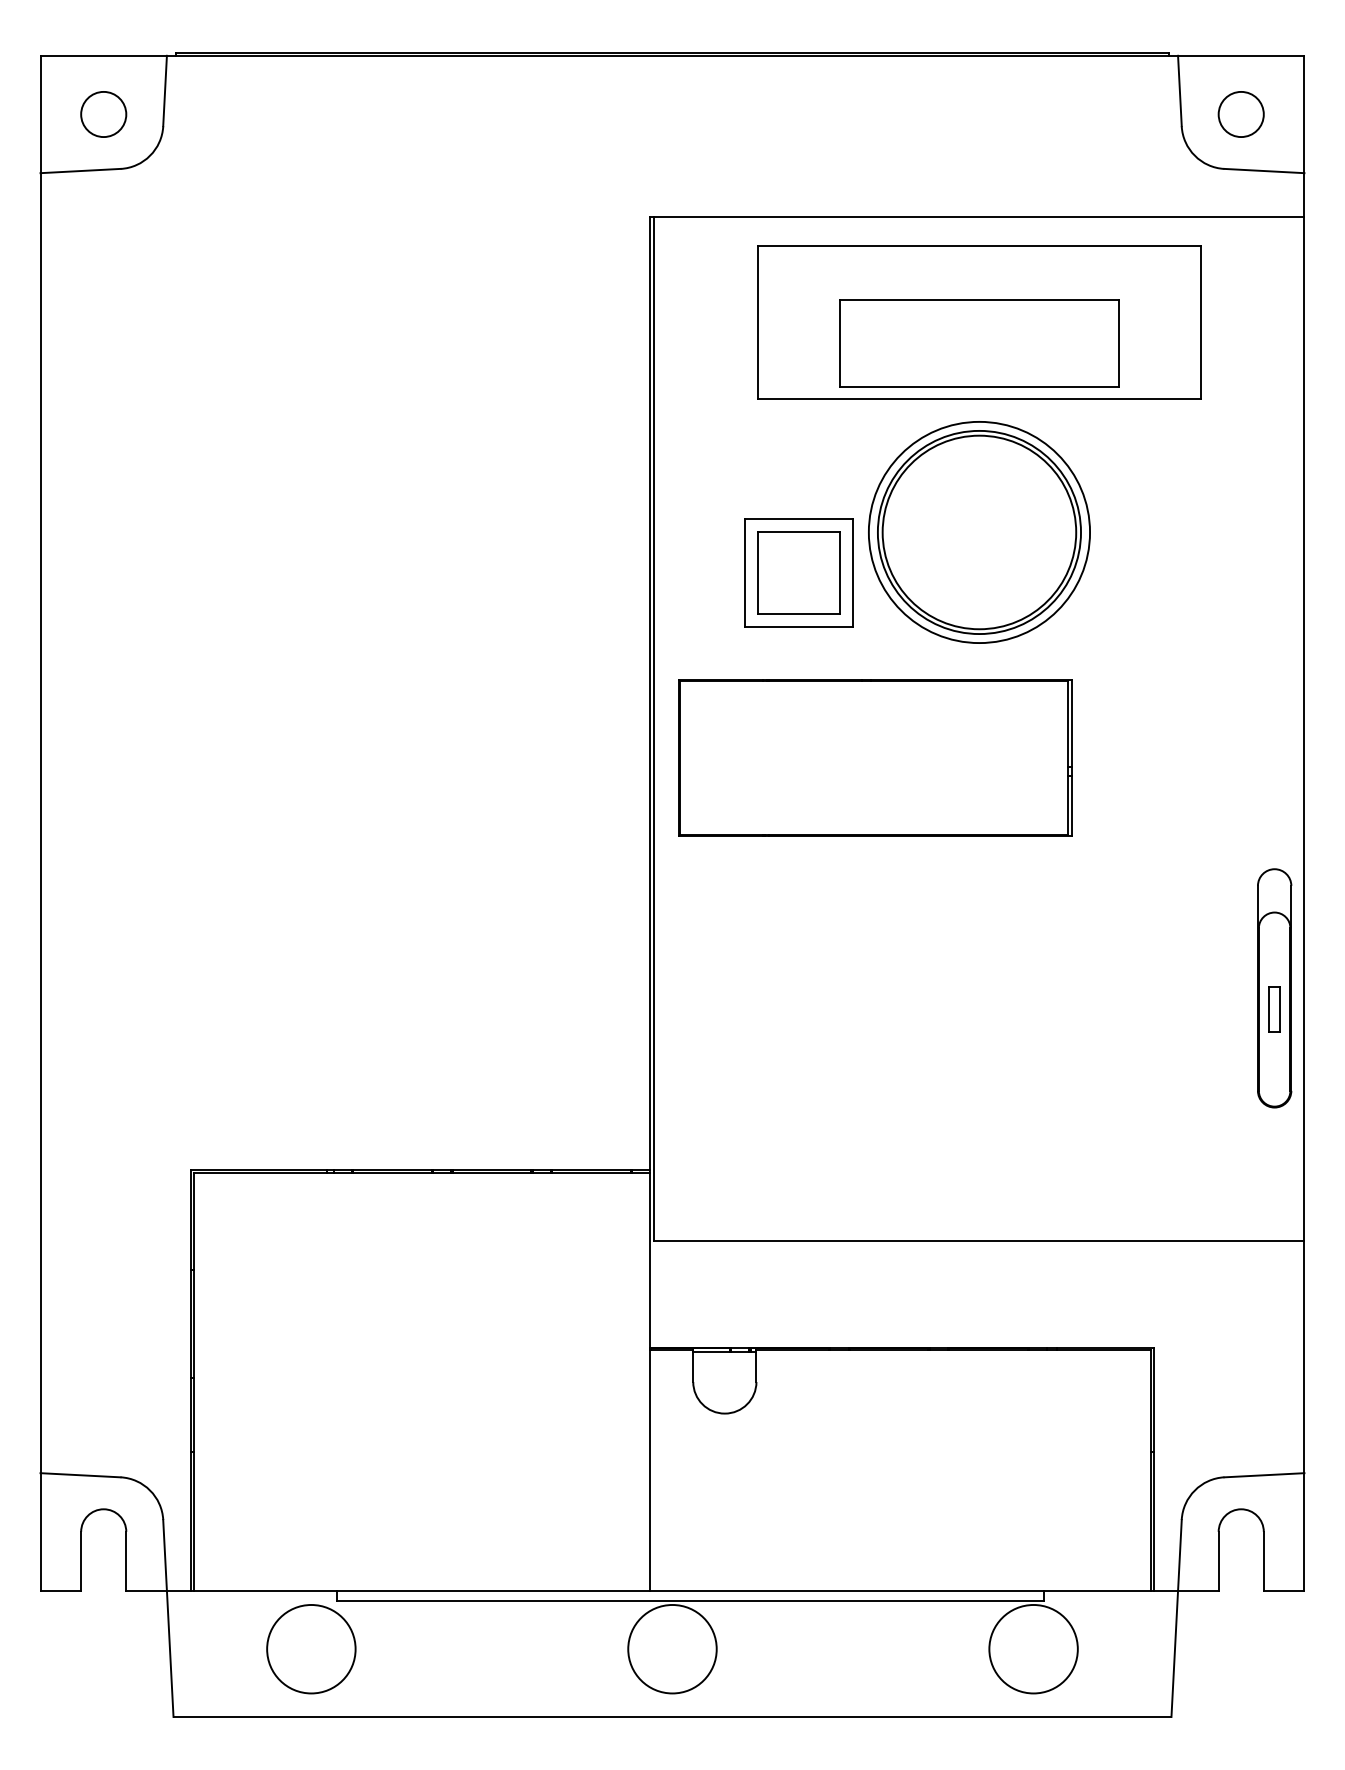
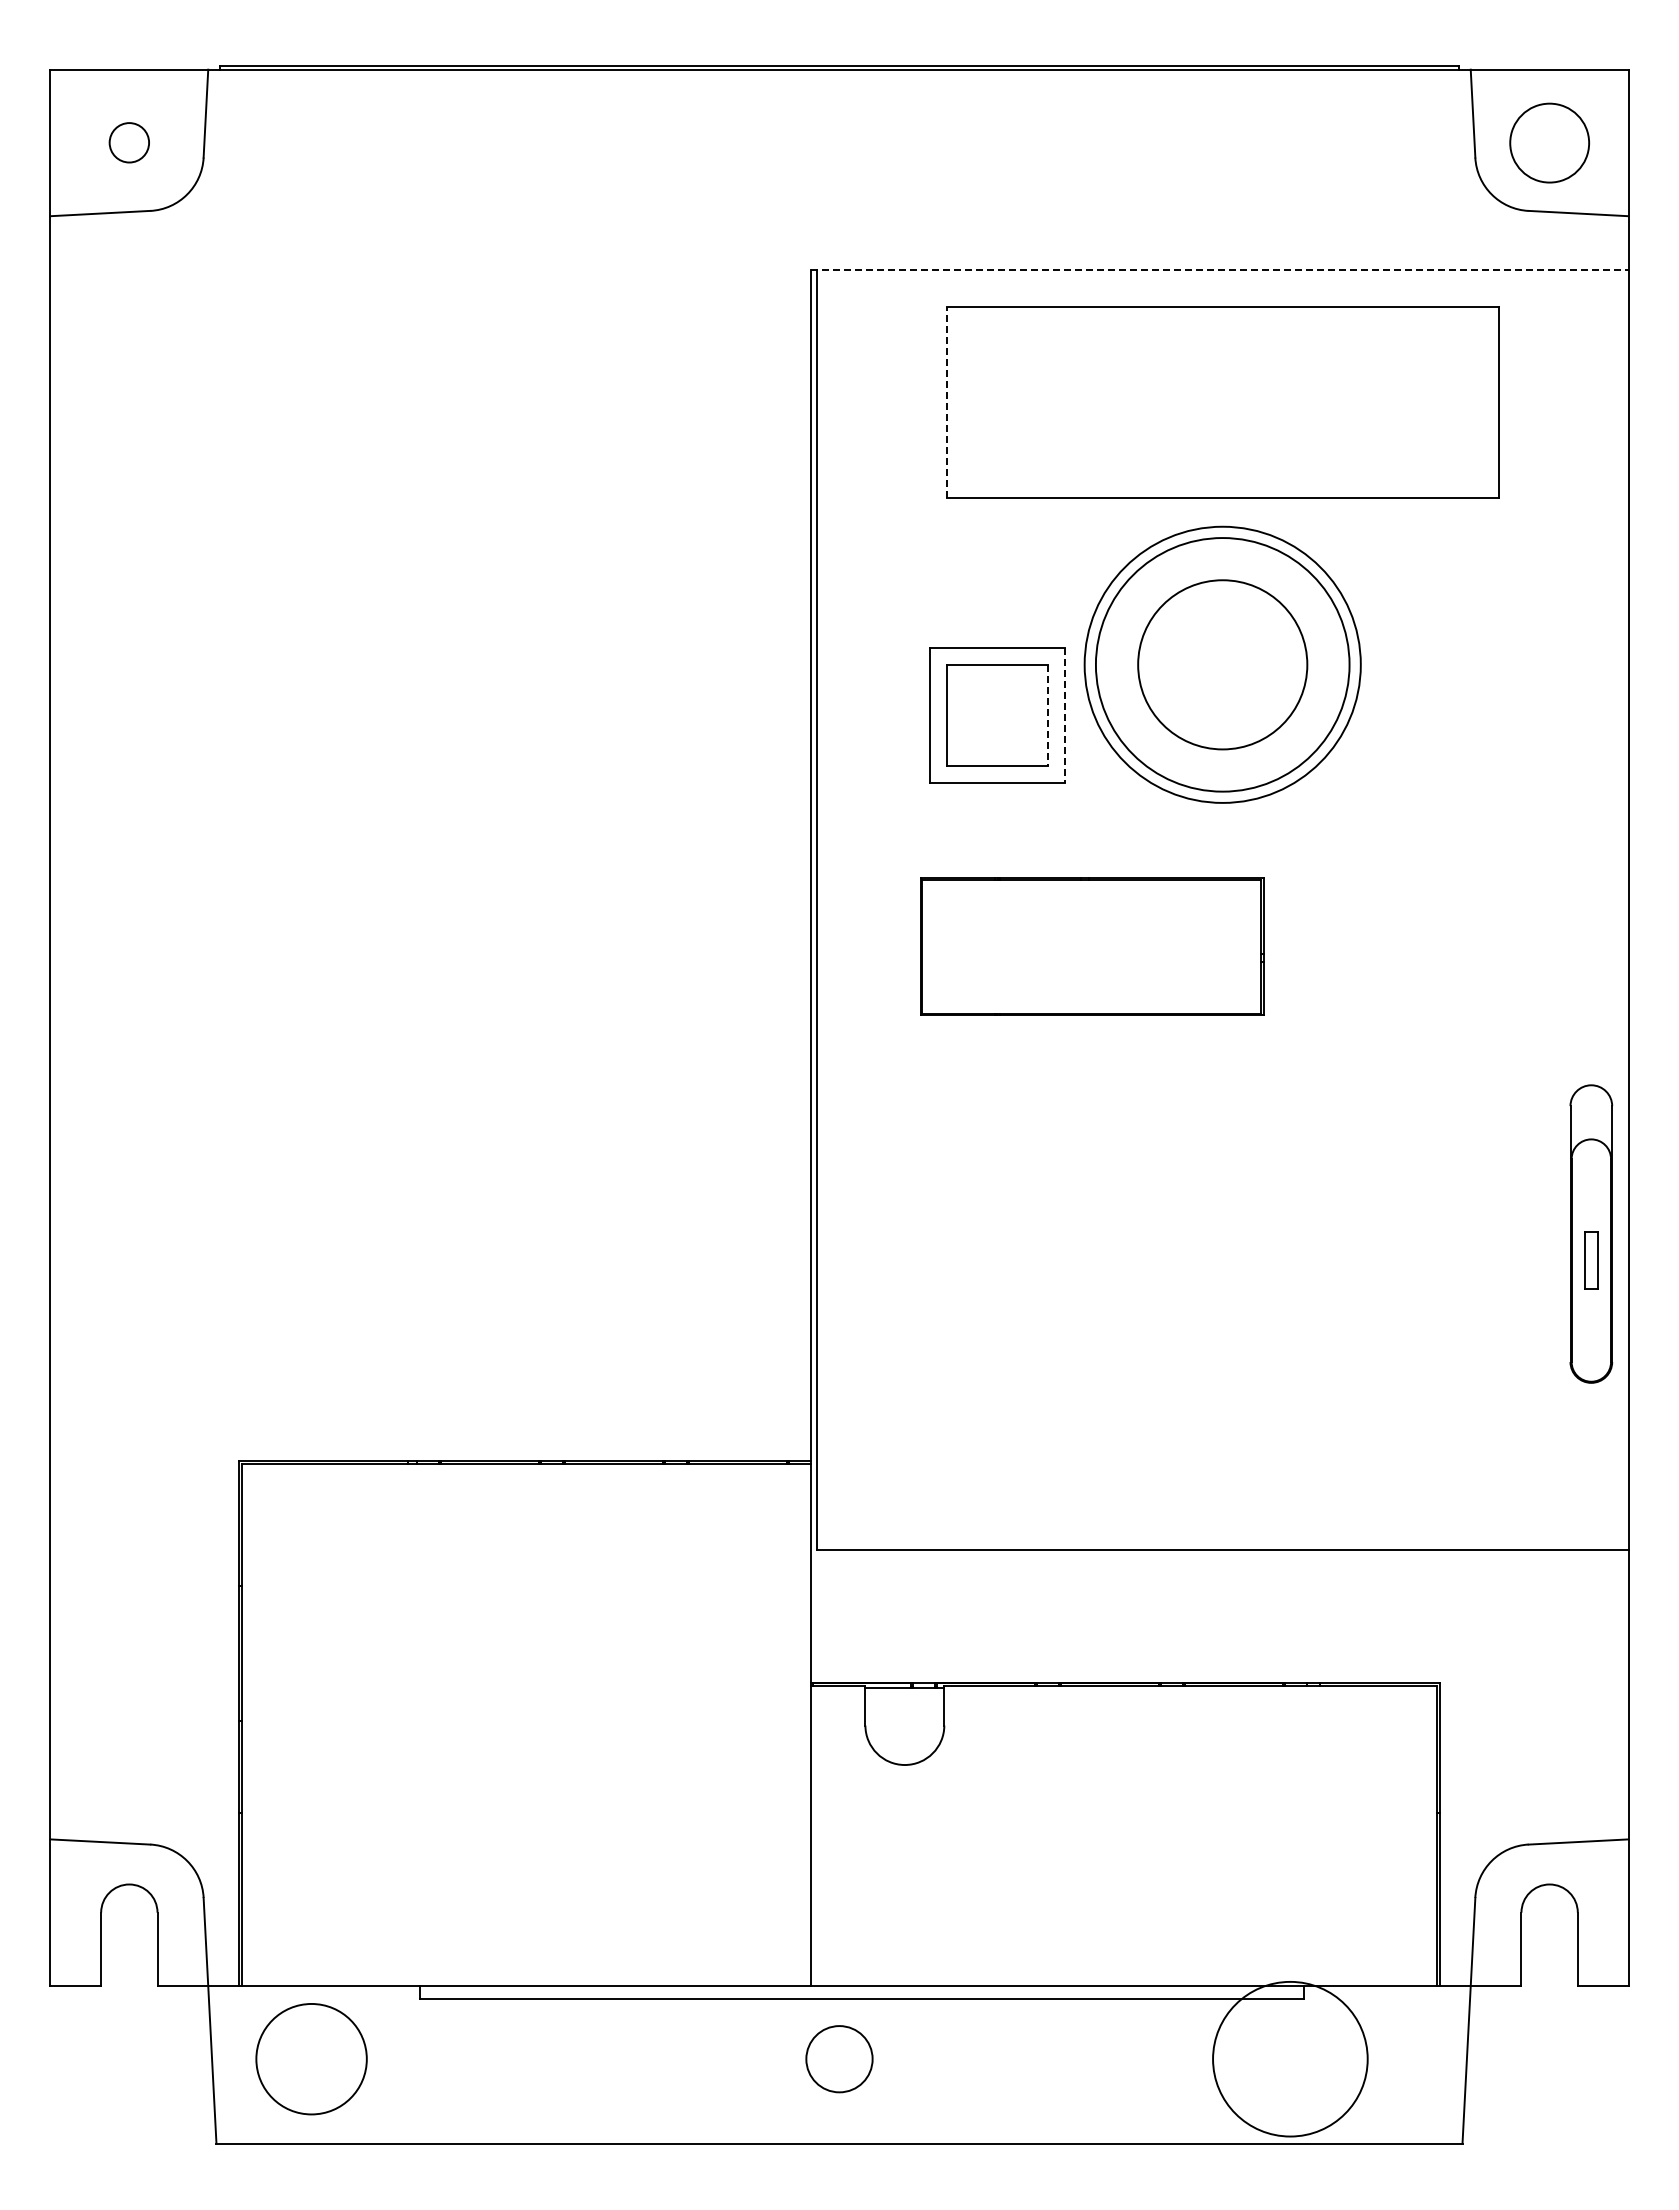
circle: (103, 114) -> (129, 142), size x0.7
circle: (1241, 114) -> (1549, 142), size x1.4
line: (976, 216) -> (1219, 270), solid -> dashed
line: (758, 322) -> (946, 402), solid -> dashed
part: (979, 343) -> (1222, 428), removed
circle: (979, 532) -> (1222, 664), size x0.7
line: (839, 573) -> (1048, 715), solid -> dashed
line: (852, 573) -> (1064, 715), solid -> dashed
part: (875, 758) -> (1092, 946), size x0.7
circle: (672, 1648) -> (839, 2058), size x0.6
circle: (1033, 1648) -> (1290, 2058), size x1.4
circle: (311, 1649) -> (311, 2059), moved

